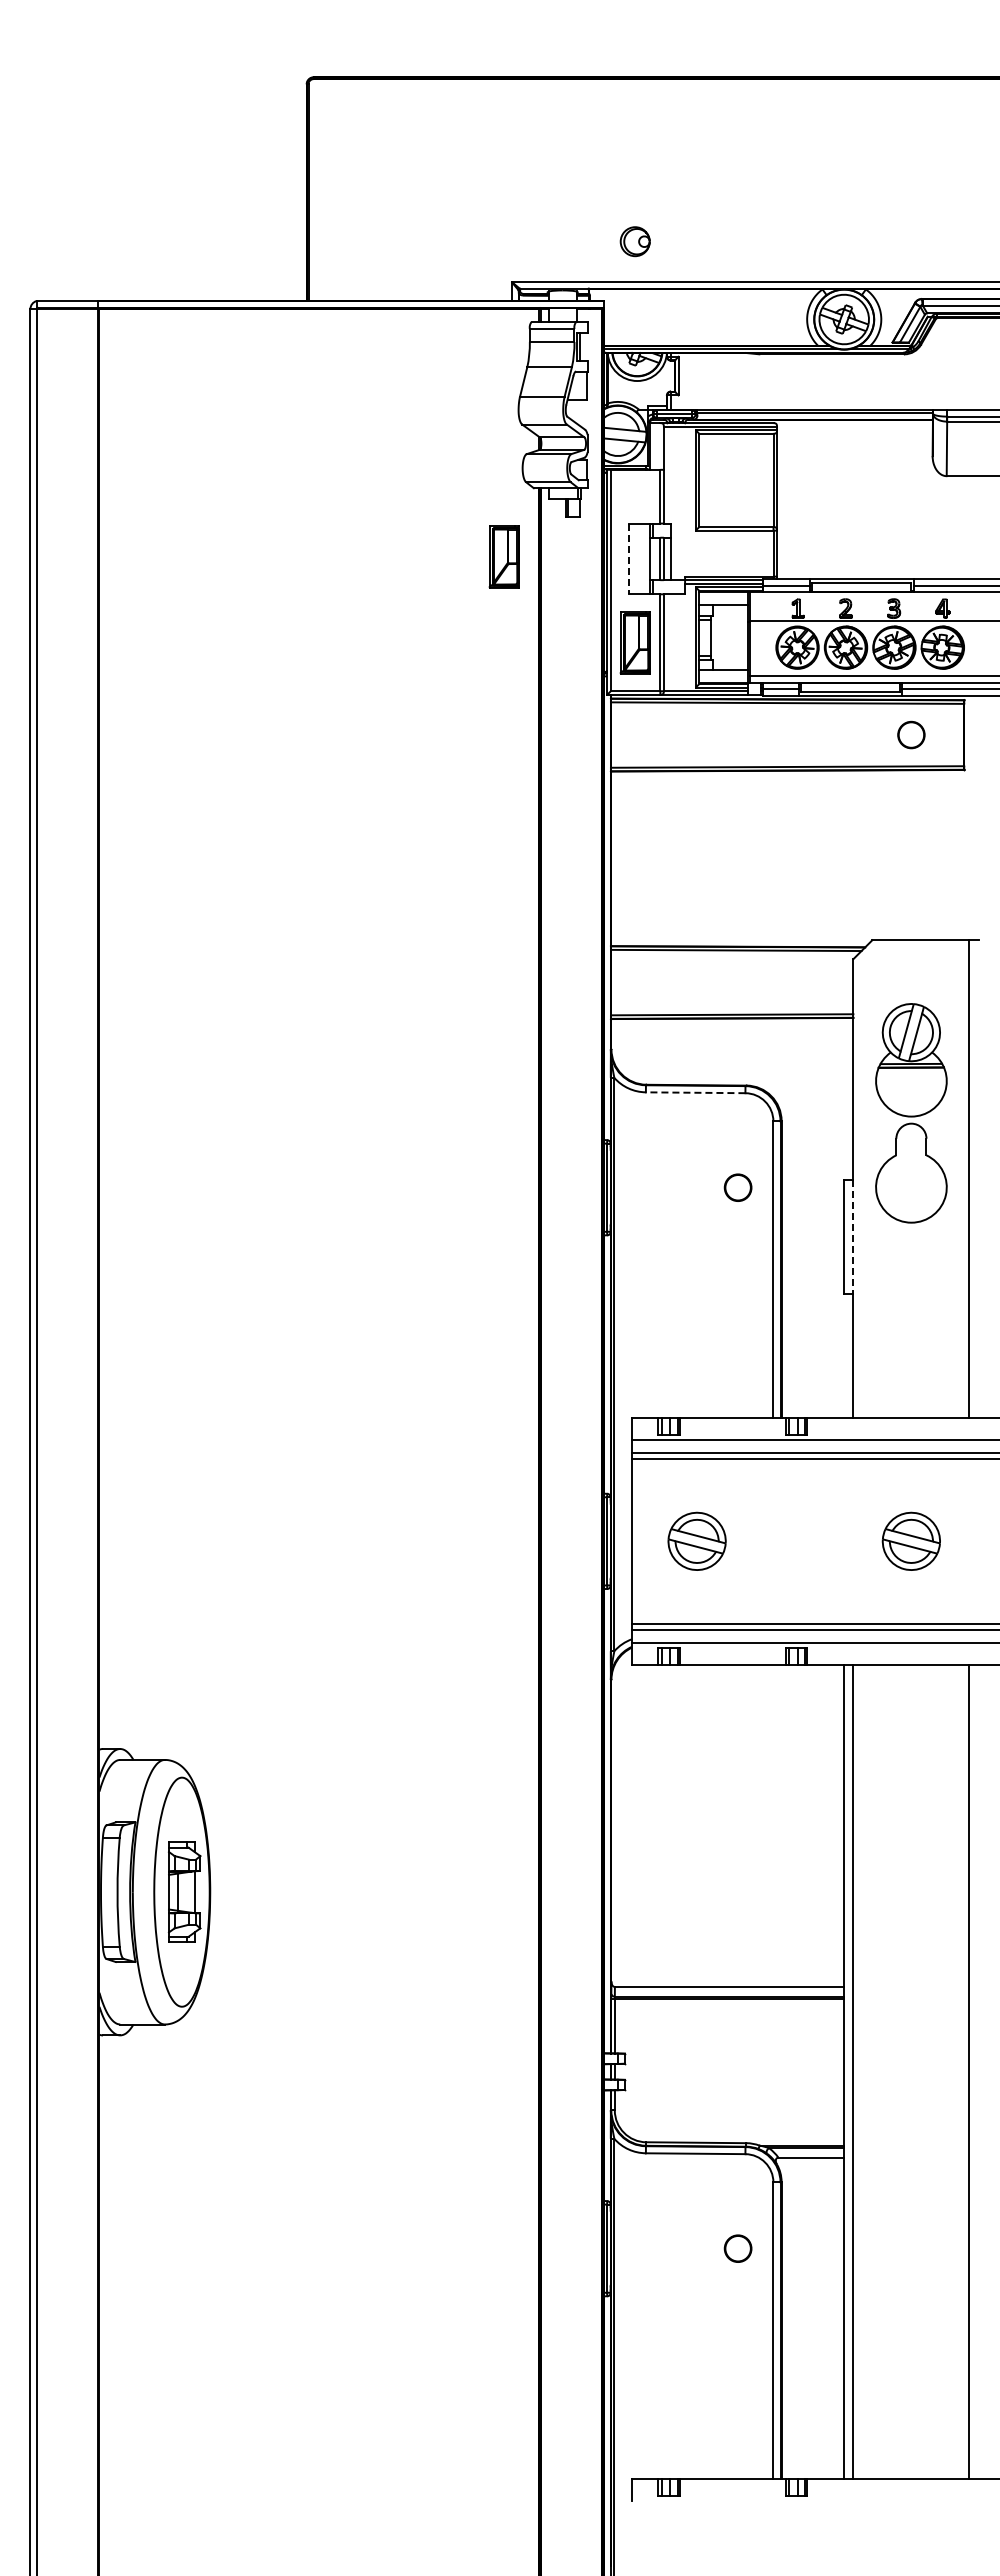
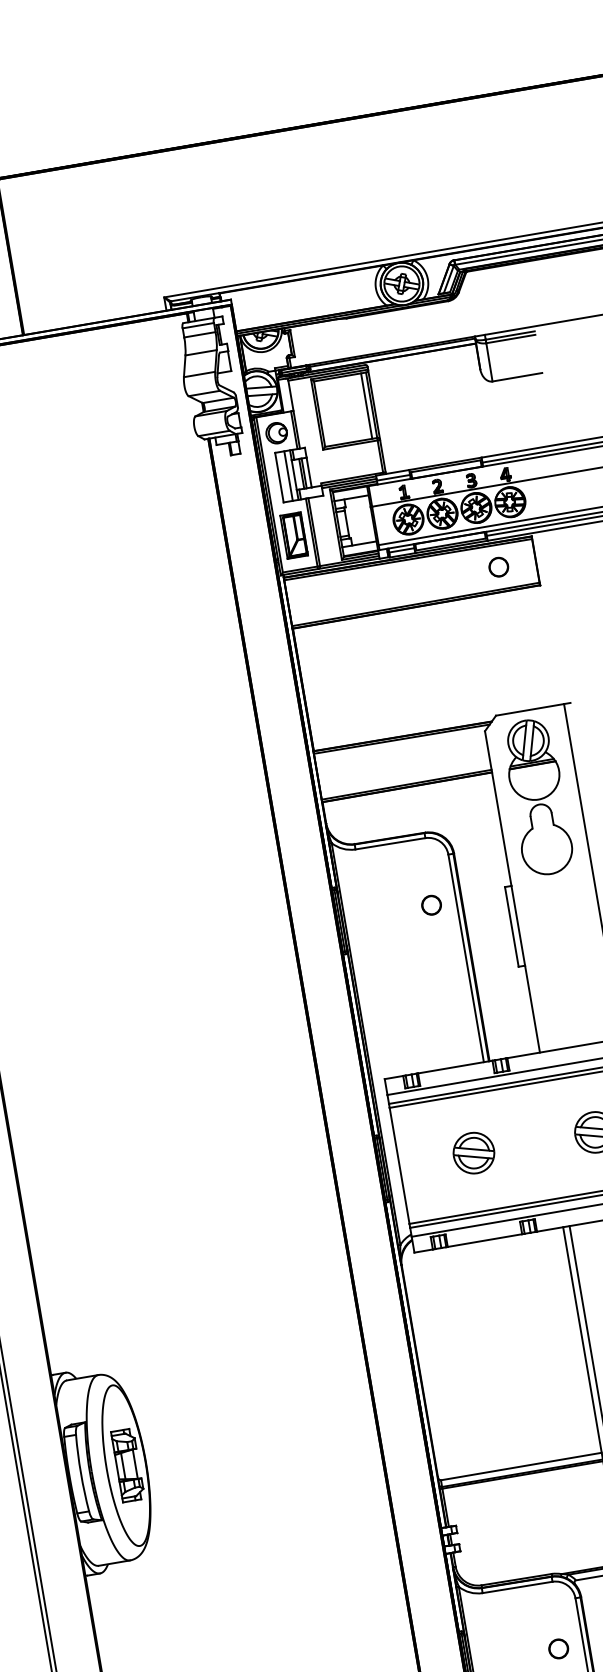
part: (634, 241) -> (276, 433), moved
line: (766, 480) -> (366, 406), added
part: (503, 556) -> (191, 490), removed
line: (641, 558) -> (288, 475), added
line: (628, 559) -> (279, 478), dashed -> solid
line: (695, 1092) -> (390, 843), dashed -> solid
part: (911, 1113) -> (538, 797), moved
line: (853, 1236) -> (518, 925), dashed -> solid
part: (696, 1540) -> (473, 1152), moved

